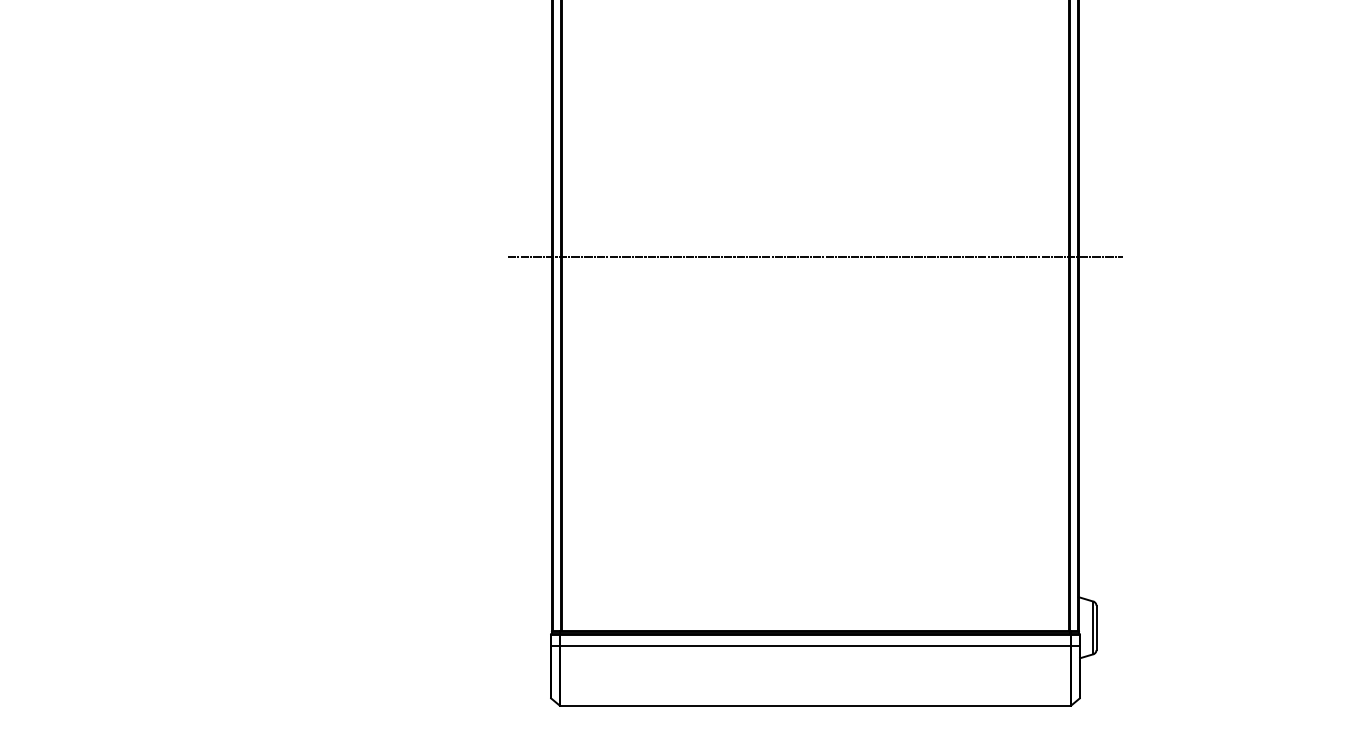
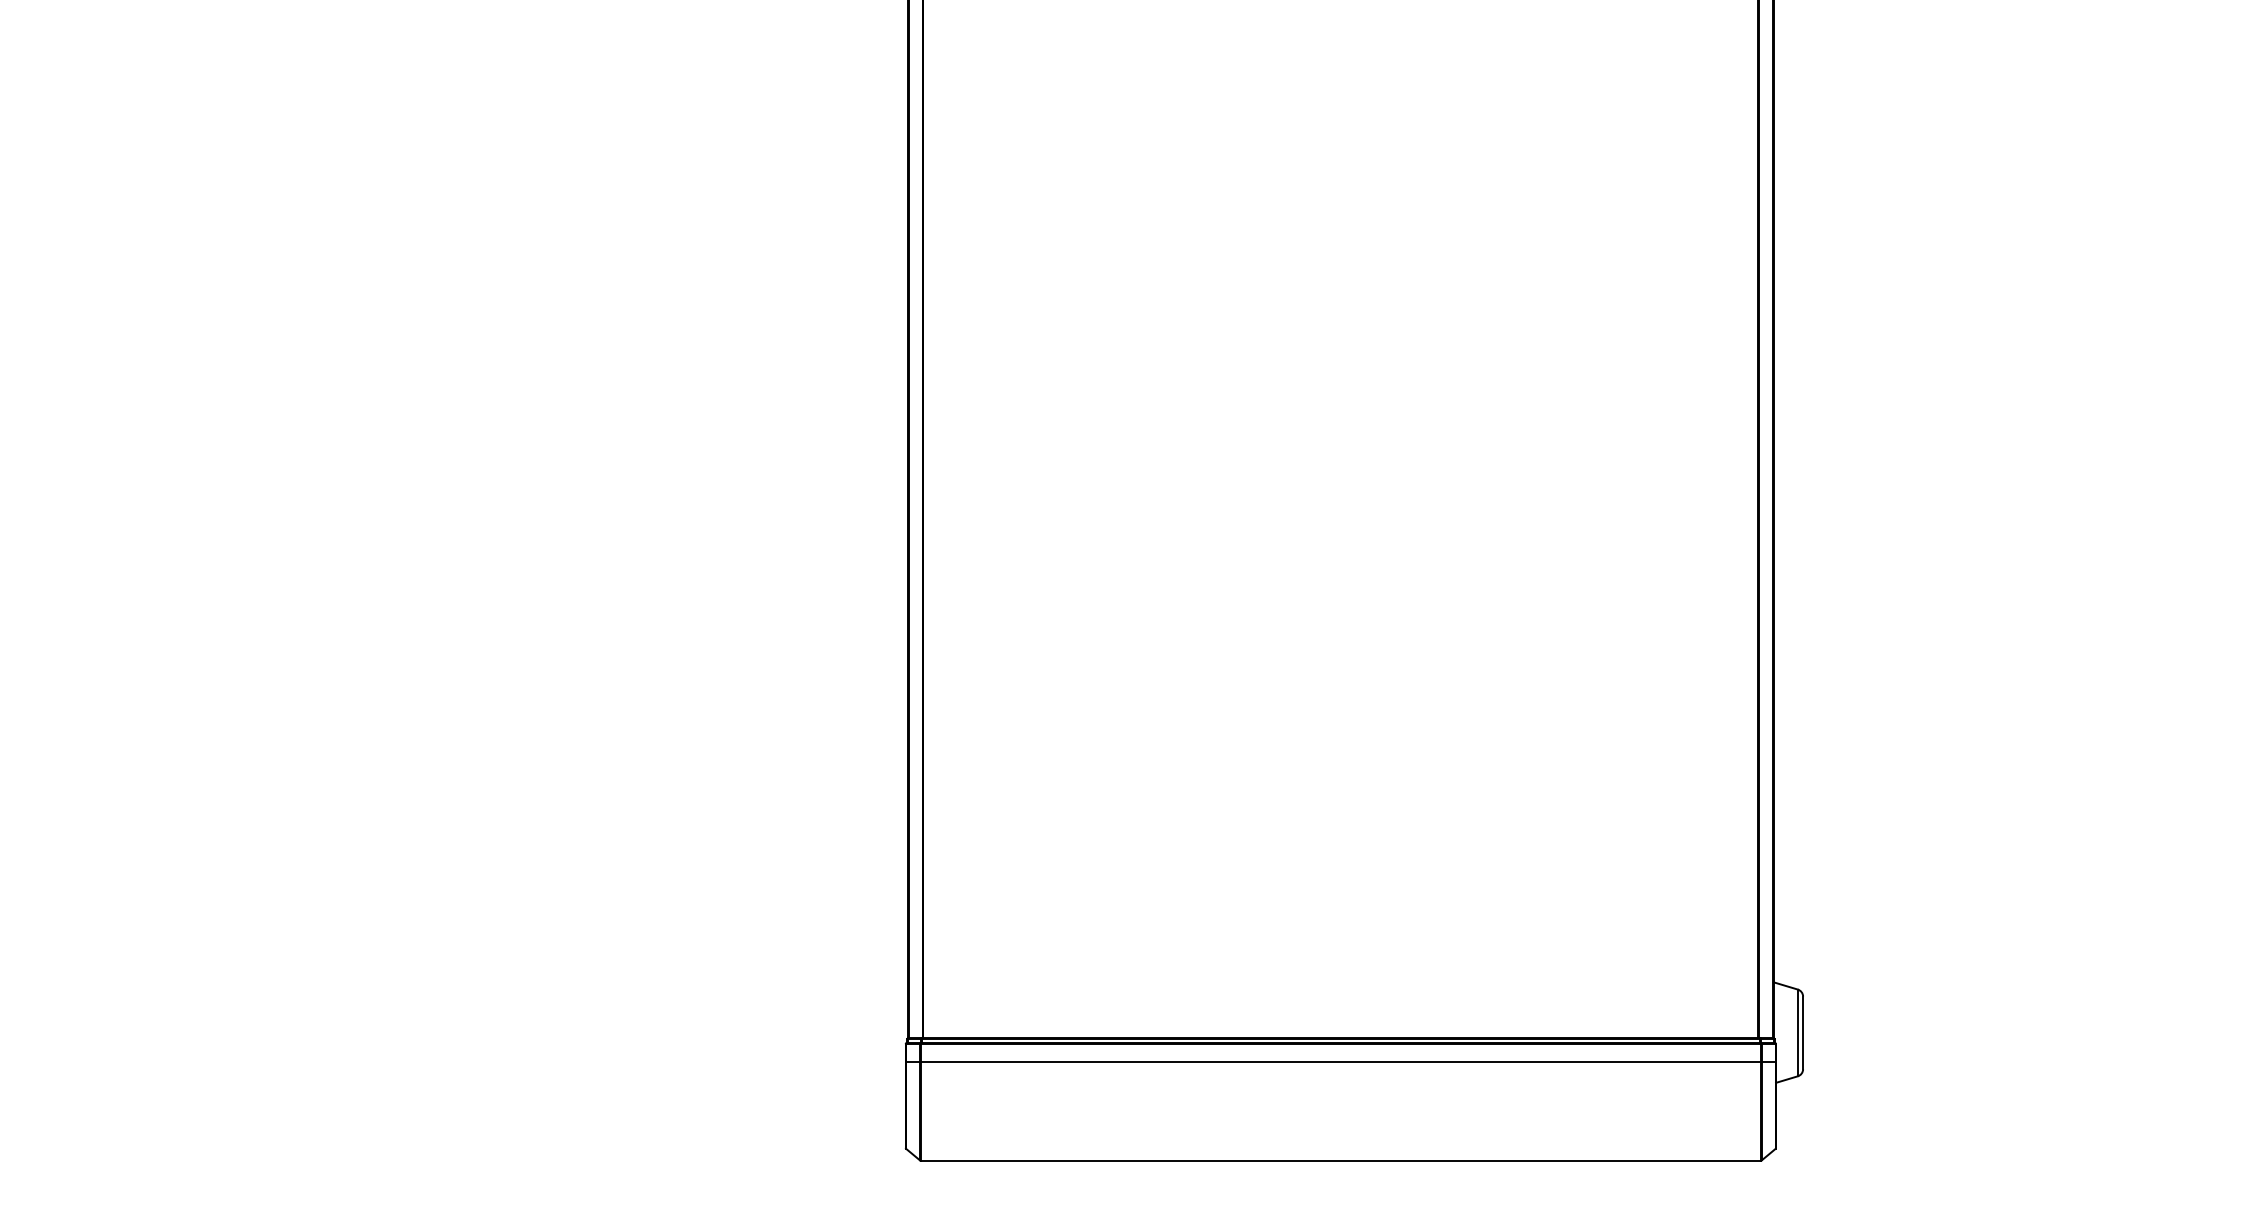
line: (815, 257) -> (1340, 423), removed

